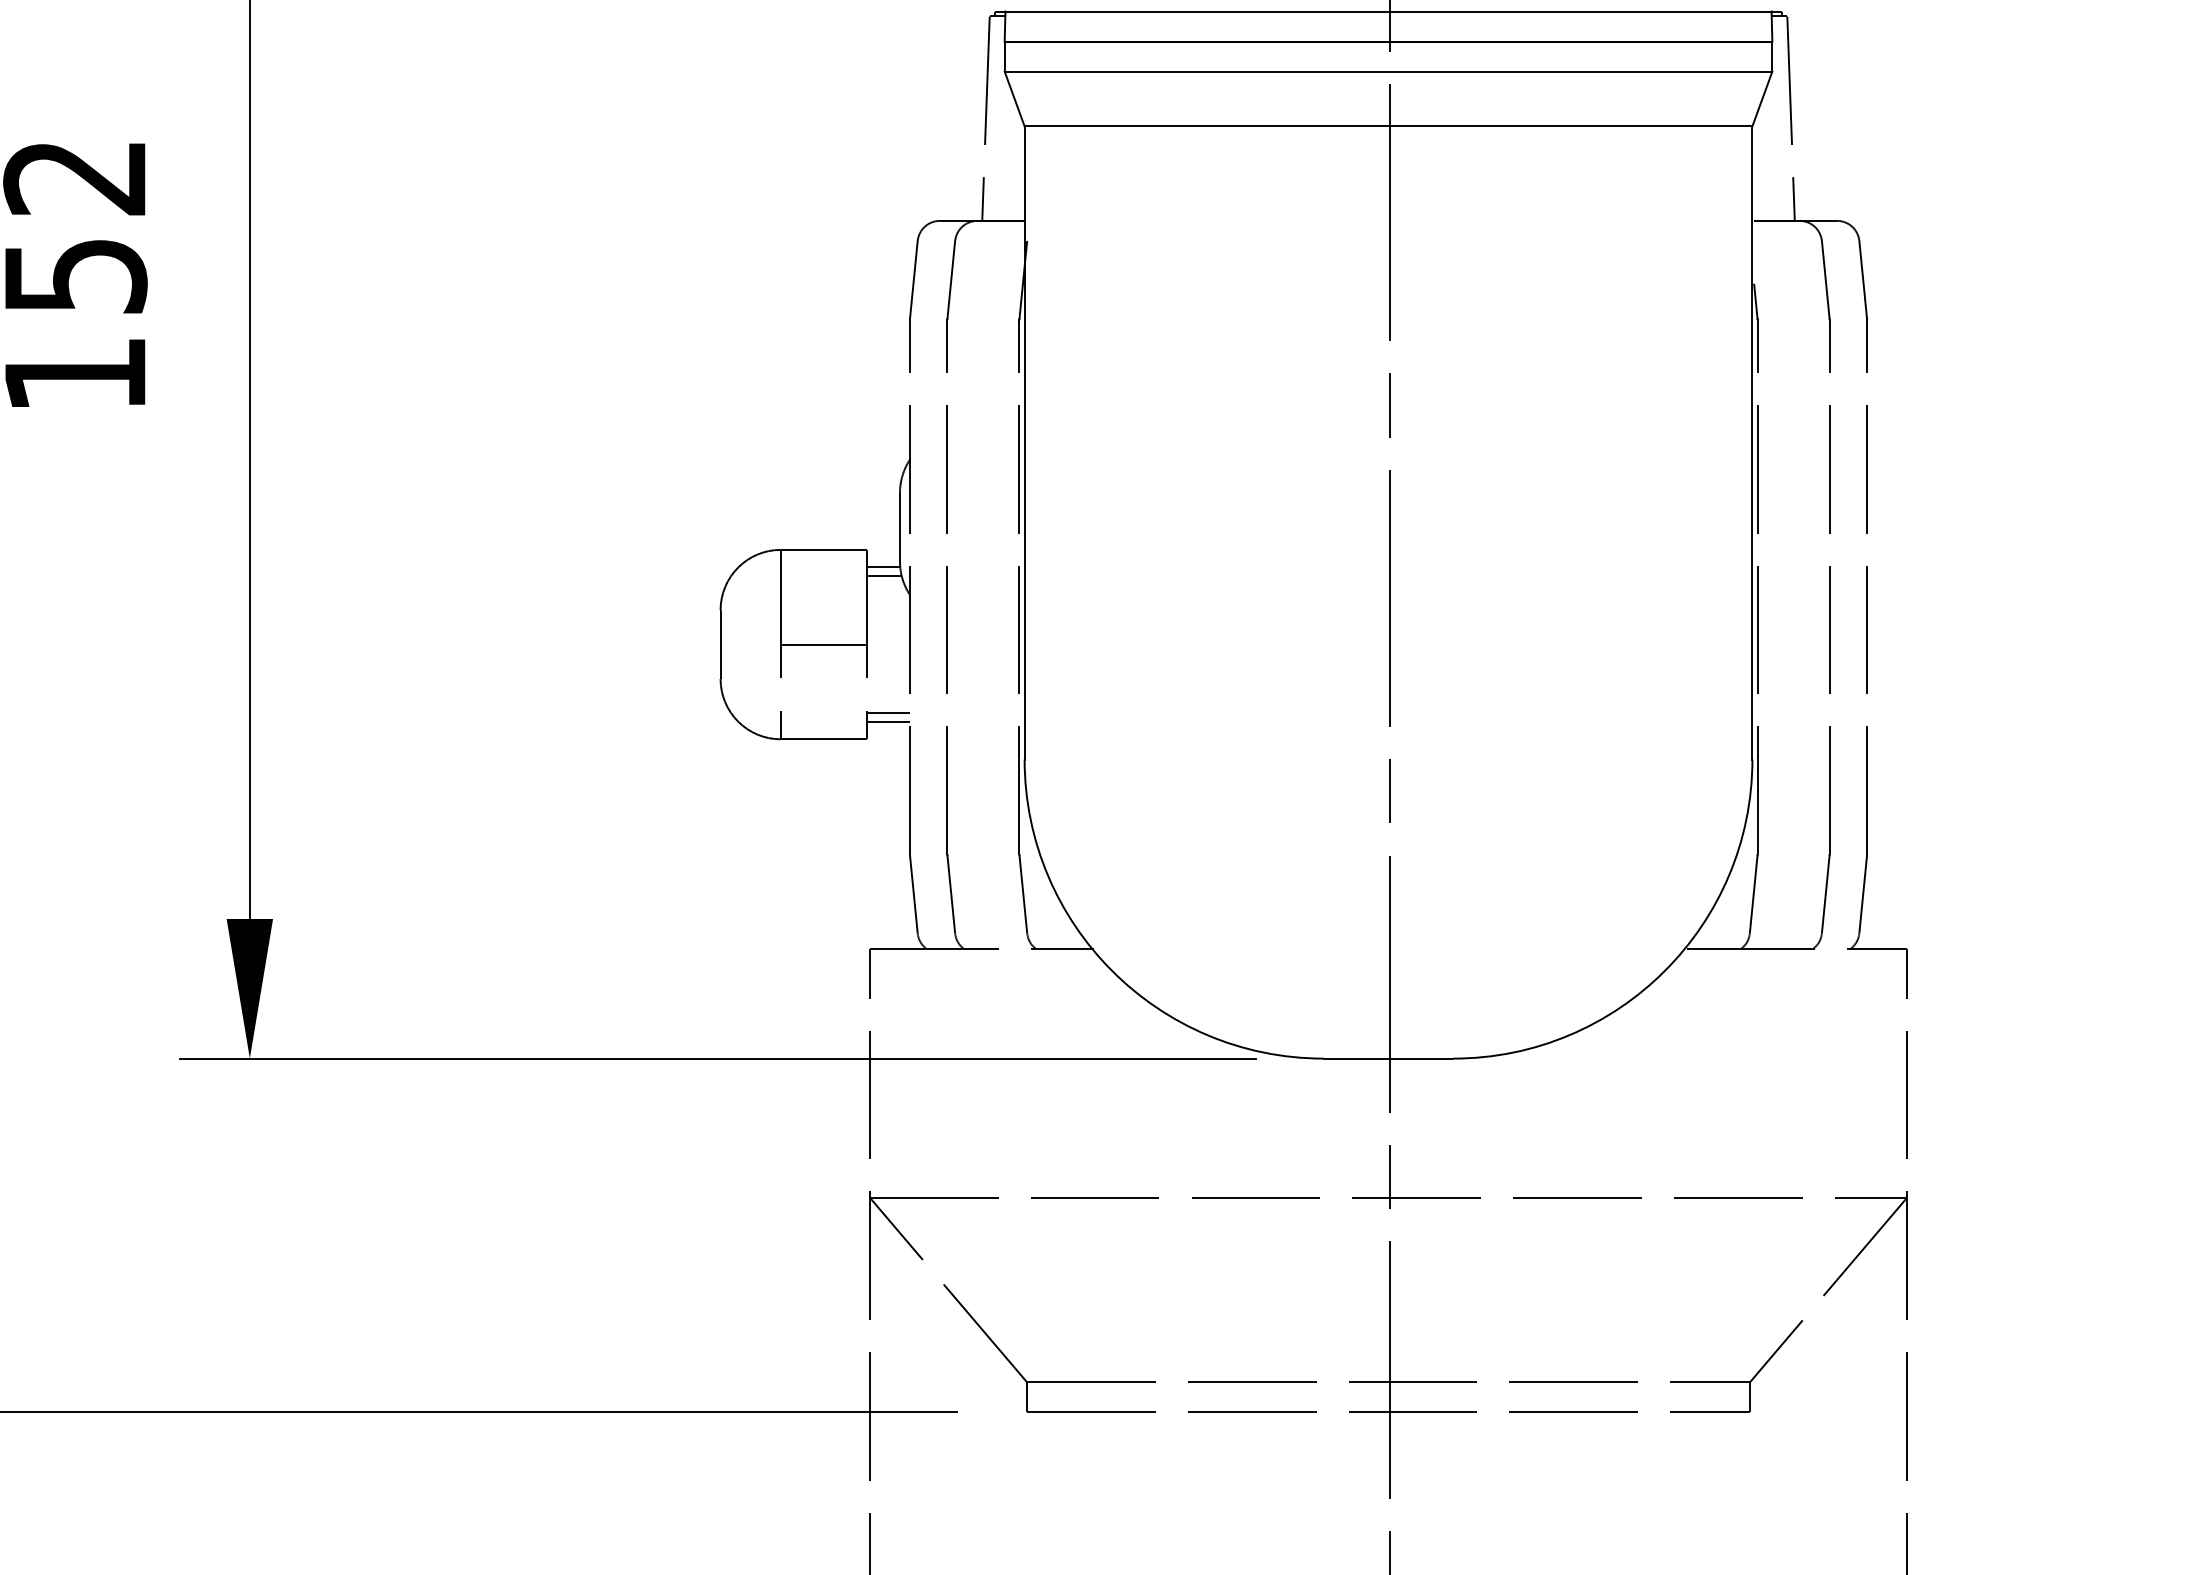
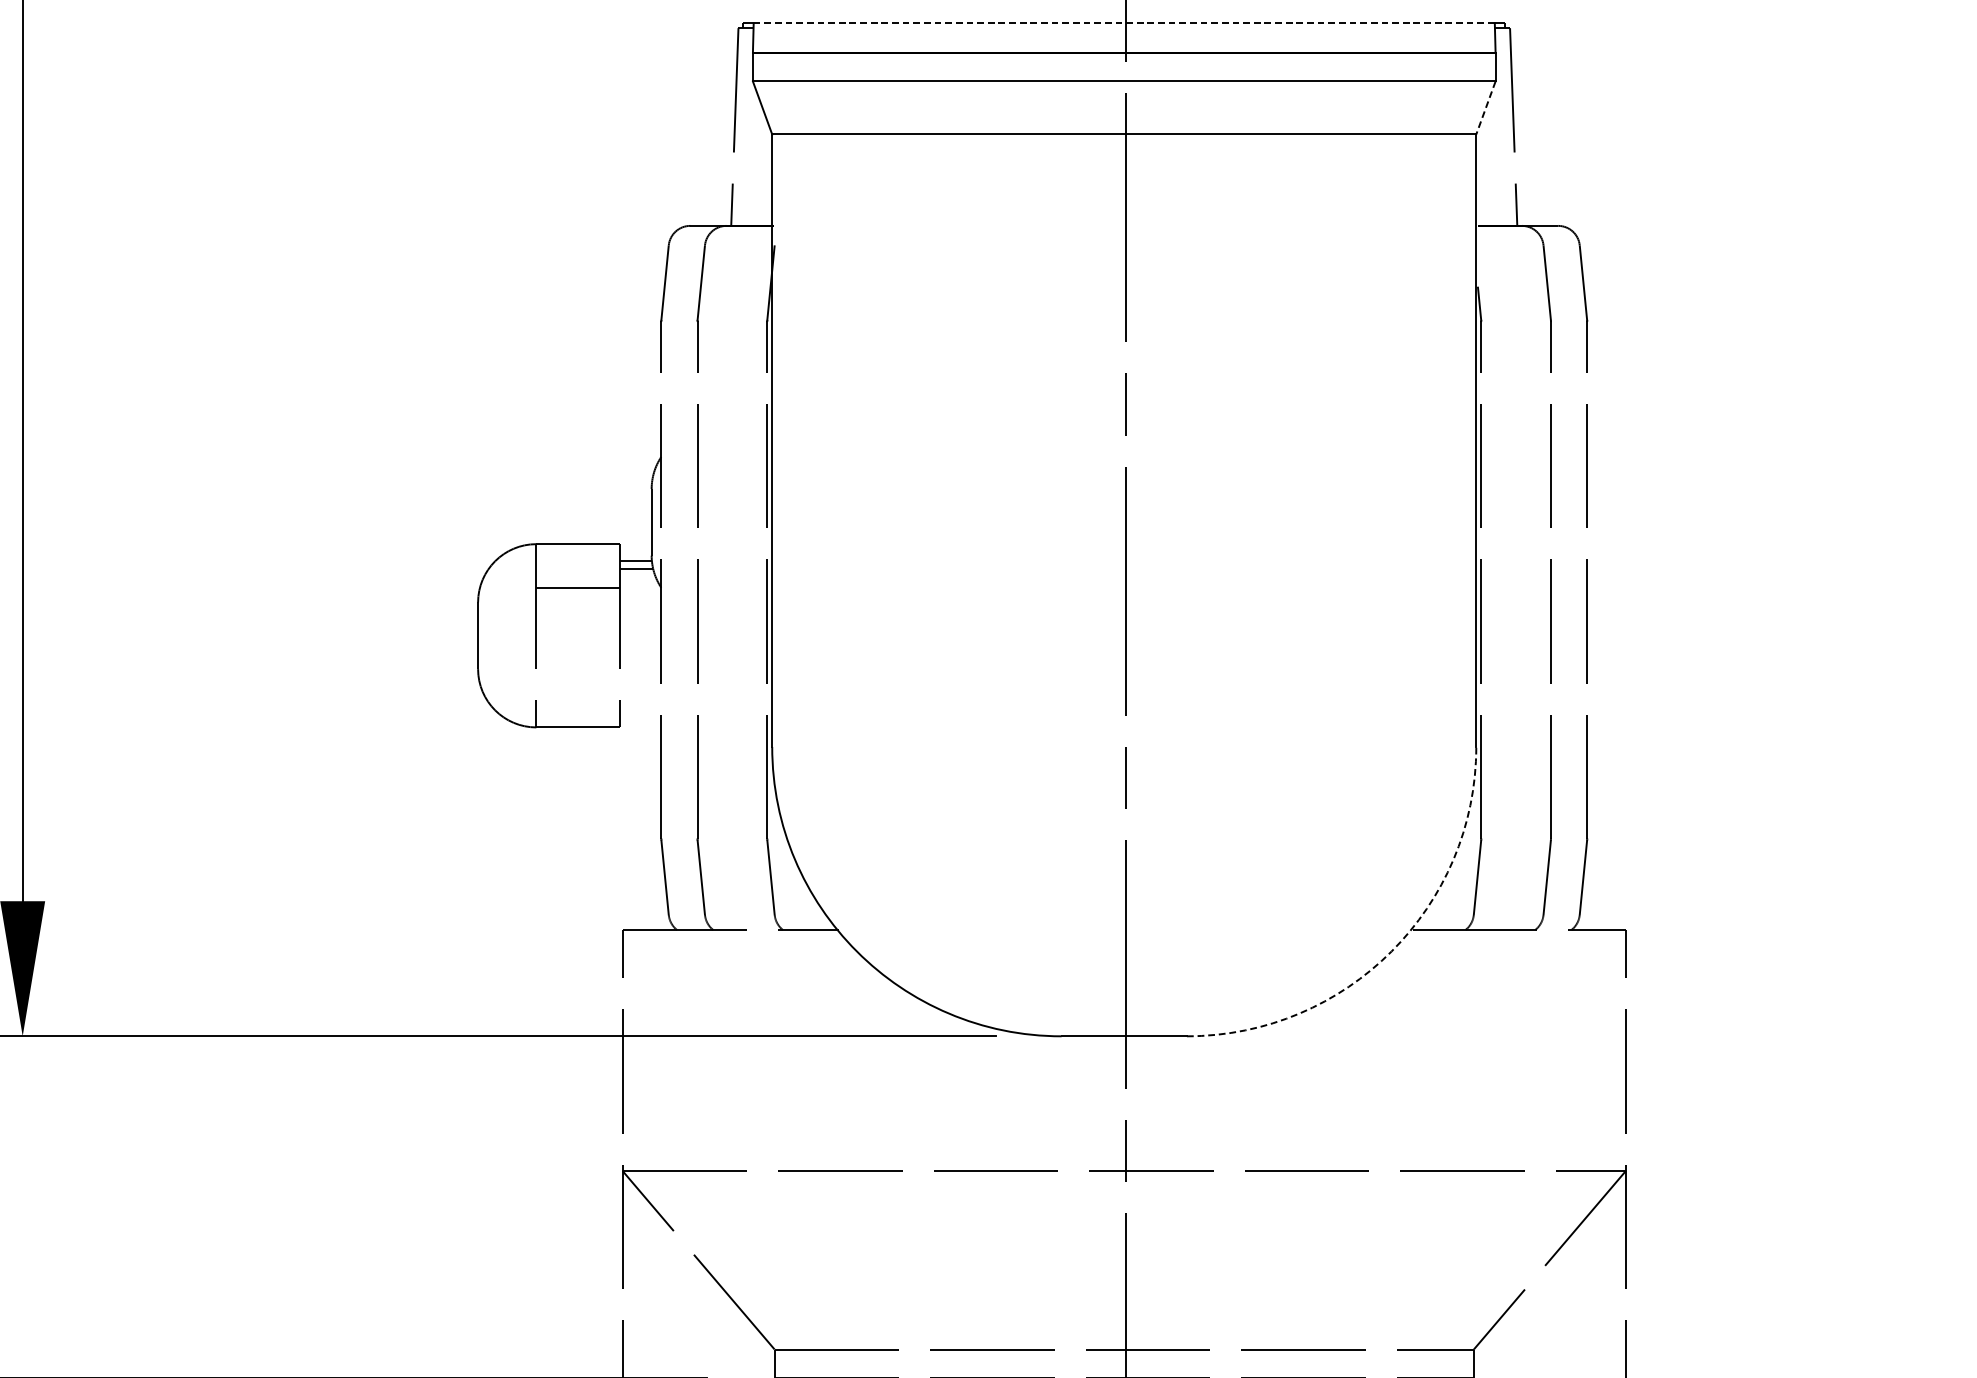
line: (1389, 11) -> (1125, 23), solid -> dashed
line: (1762, 99) -> (1486, 108), solid -> dashed
line: (823, 644) -> (577, 588), moved
line: (887, 713) -> (639, 702), removed
line: (887, 722) -> (639, 711), removed
arc: (1664, 971) -> (1391, 952), solid -> dashed

